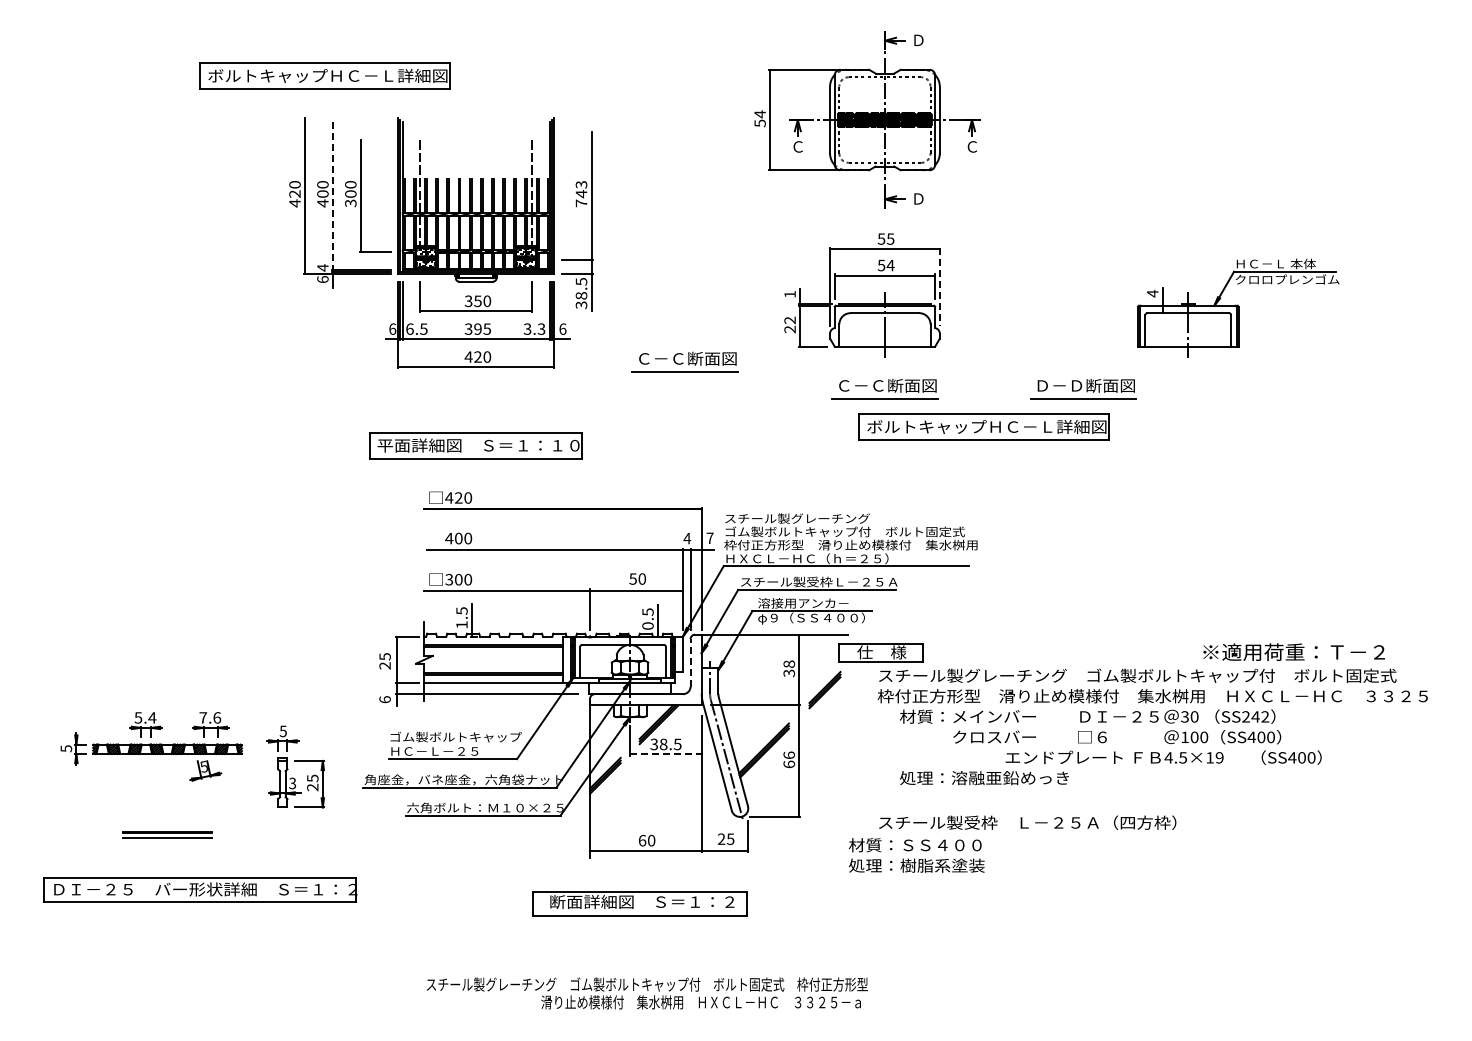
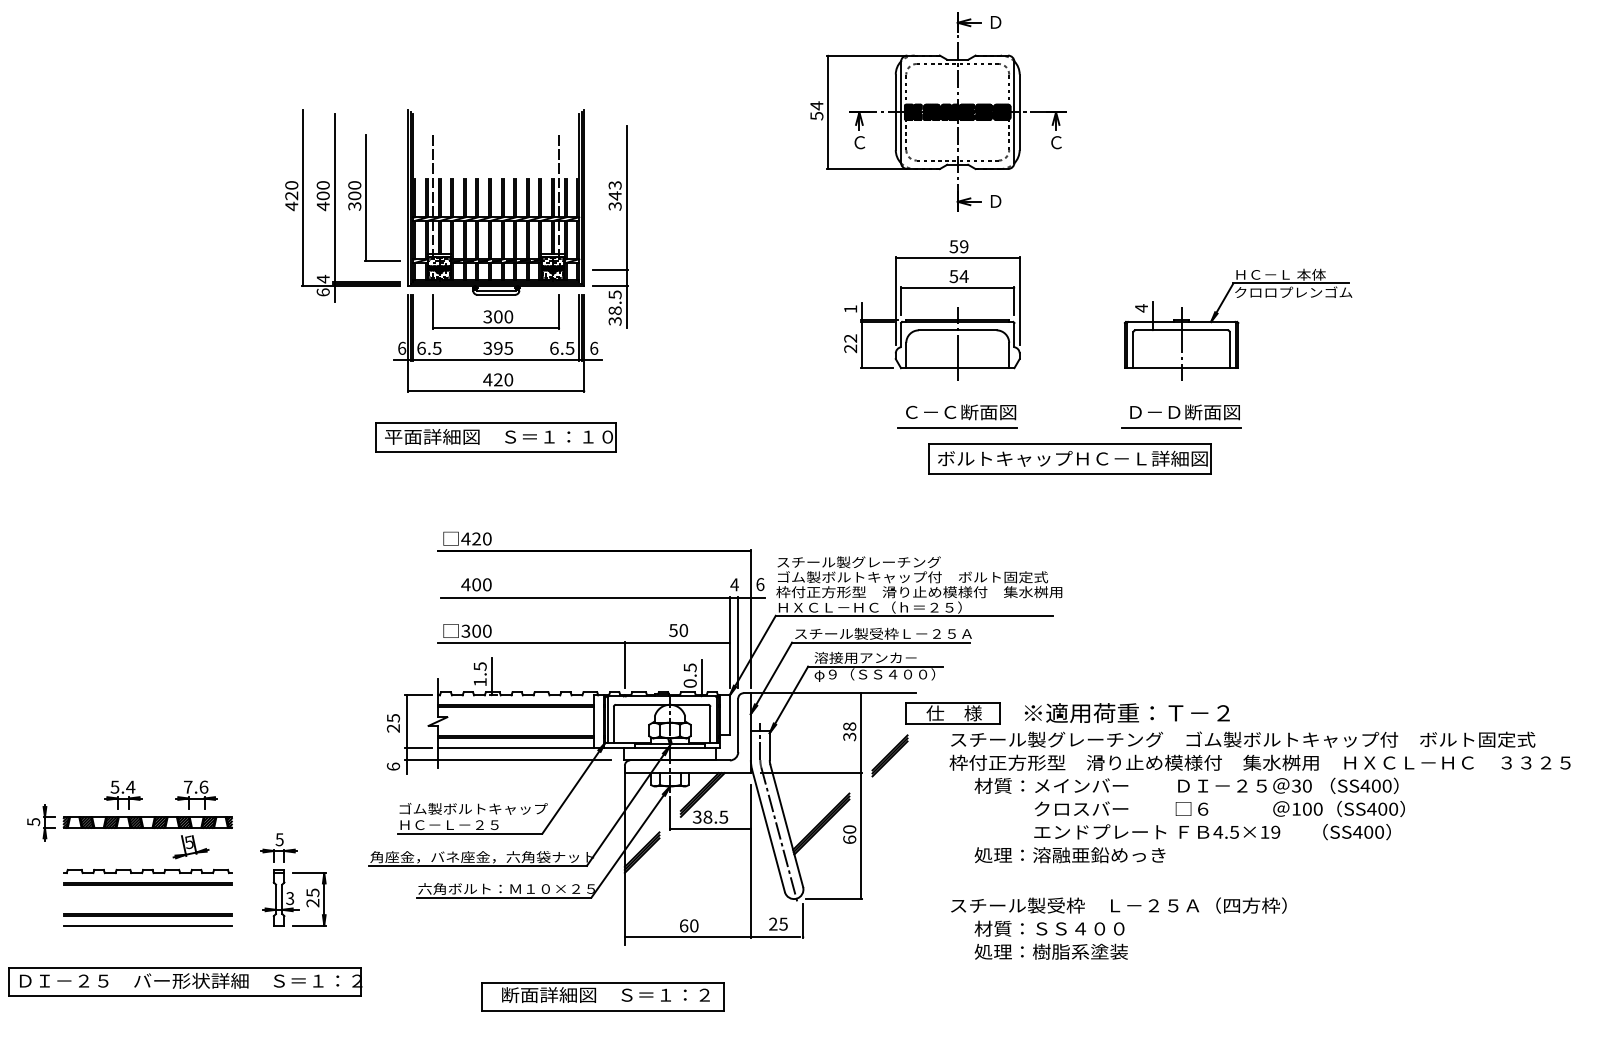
part: (324, 75) -> (325, 62), removed
line: (332, 196) -> (334, 198), dashed -> solid
text: (581, 203) -> (615, 206), 743 -> 343
text: (890, 238) -> (964, 246), 55 -> 59
line: (939, 287) -> (1019, 301), dashed -> solid
text: (477, 300) -> (497, 316), 350 -> 300
part: (1238, 307) -> (1238, 323), moved
text: (534, 328) -> (562, 347), 3.3 -> 6.5
part: (684, 361) -> (731, 384), removed
part: (475, 445) -> (495, 436), moved
text: (709, 538) -> (759, 584), 7 -> 6
text: (1293, 651) -> (1126, 712), moved
line: (690, 663) -> (738, 725), dashed -> solid
text: (1255, 716) -> (1376, 785), SS242 -> SS400
line: (665, 754) -> (710, 828), dashed -> solid
text: (788, 754) -> (848, 828), 66 -> 60
text: (1163, 757) -> (1212, 831), moved
part: (295, 766) -> (293, 879), moved
part: (167, 797) -> (147, 877), added
part: (167, 834) -> (147, 918), size x1.67
text: (916, 855) -> (1050, 940), moved
part: (639, 903) -> (602, 996), moved

